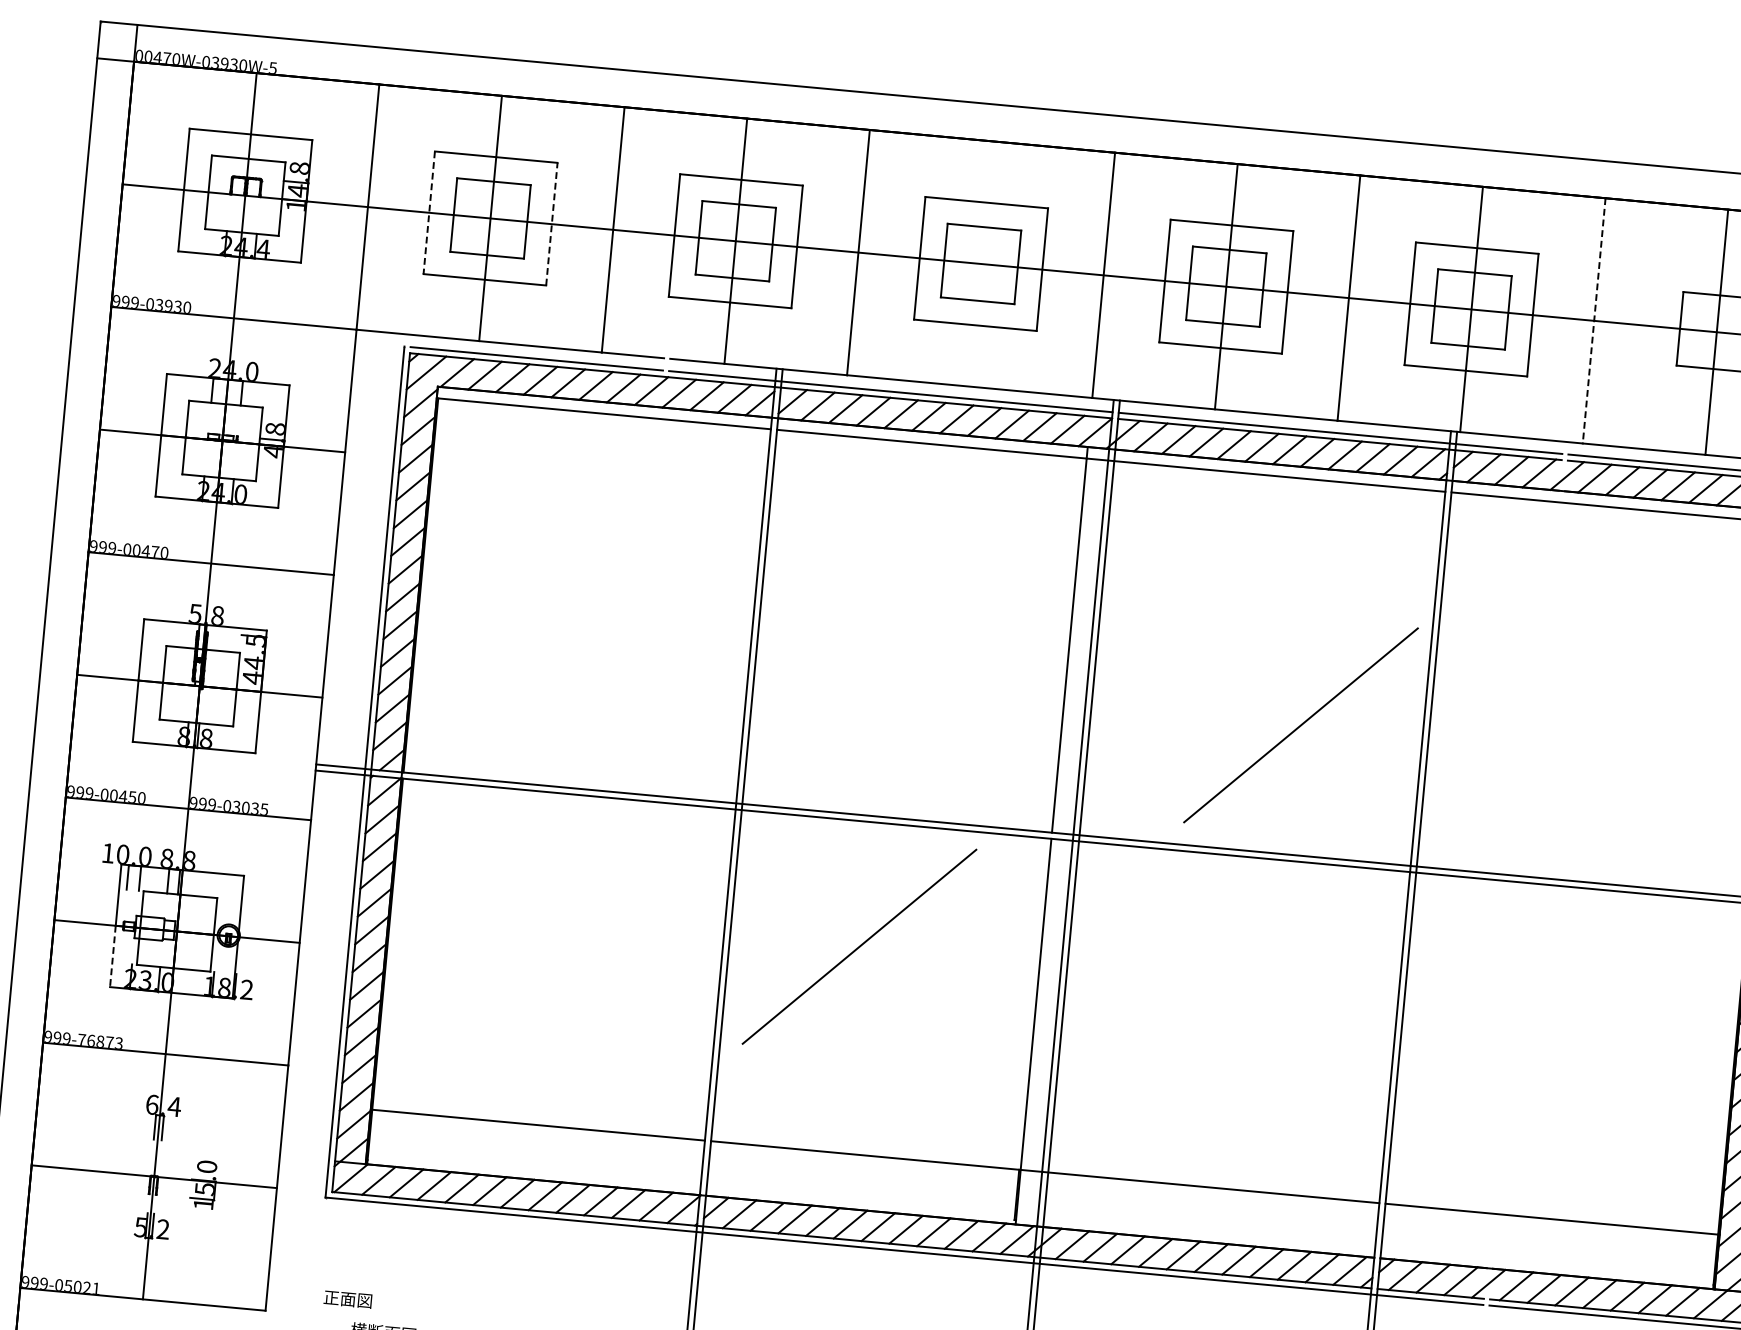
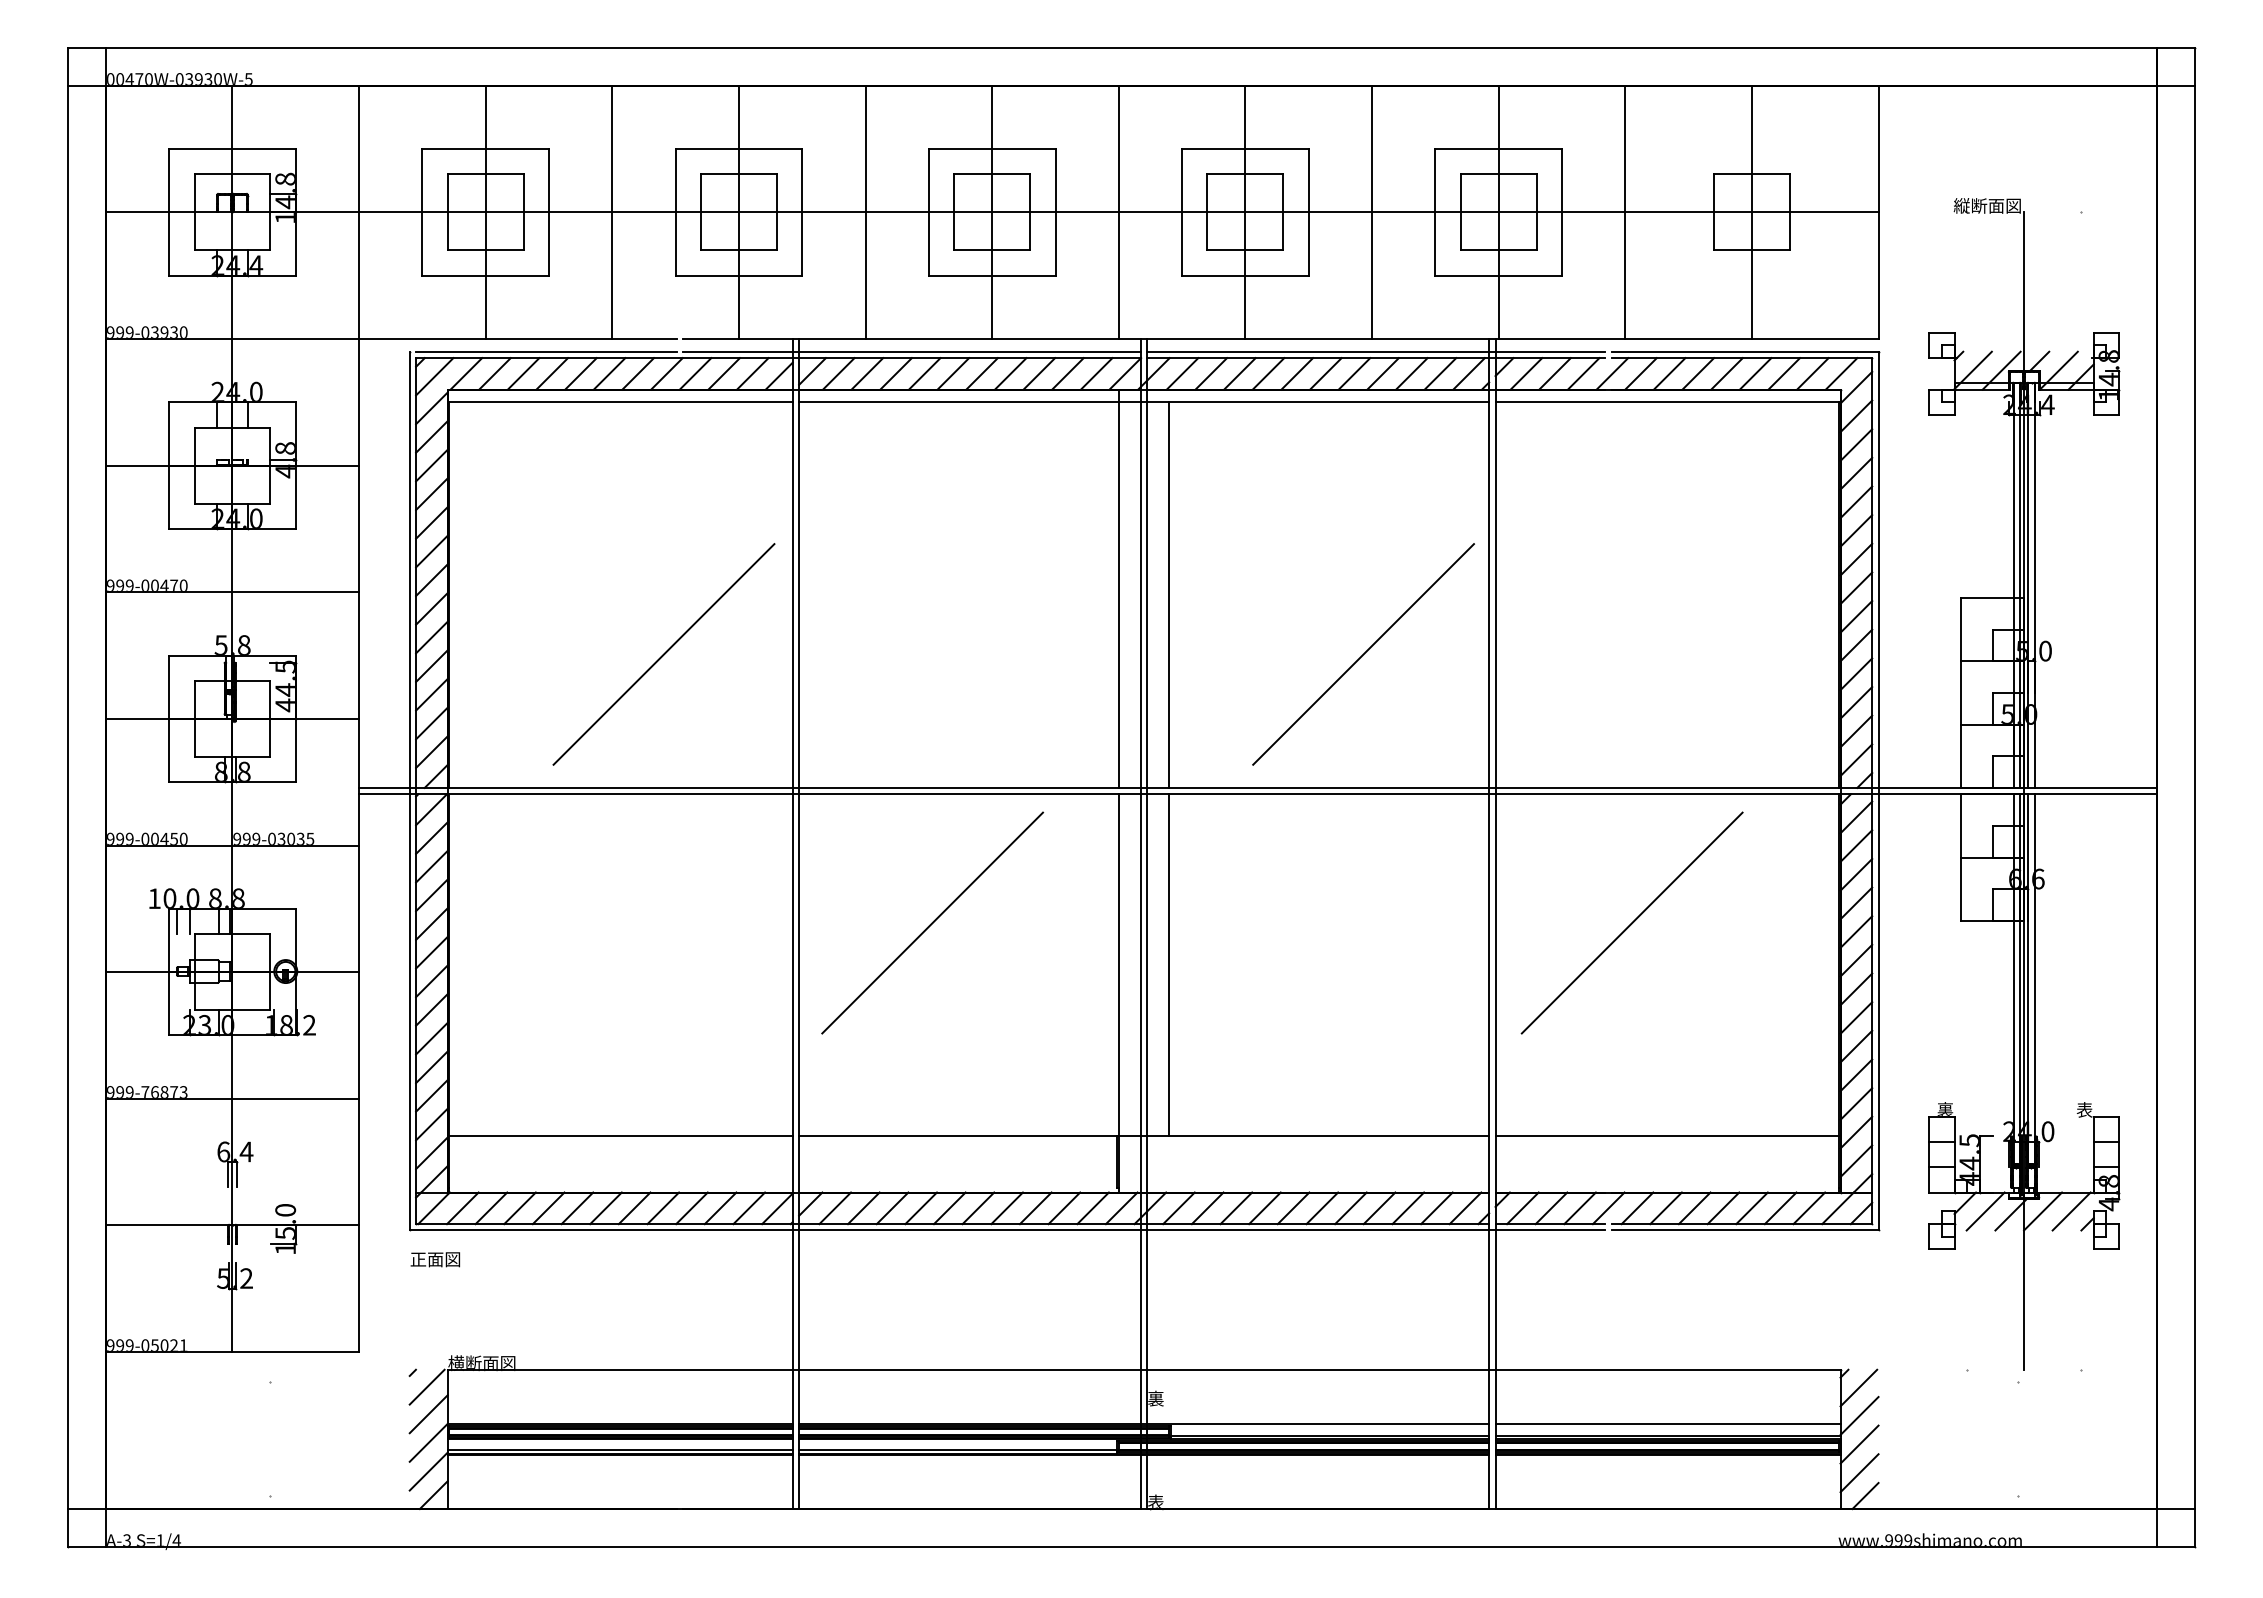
line: (429, 212) -> (422, 212), dashed -> solid
line: (552, 223) -> (549, 211), dashed -> solid
line: (981, 264) -> (992, 212), added
line: (1594, 320) -> (1625, 212), dashed -> solid
line: (1118, 649) -> (1169, 594), added
line: (623, 662) -> (663, 654), added
line: (113, 956) -> (169, 1003), dashed -> solid
line: (1085, 1009) -> (1169, 965), added
line: (1536, 1009) -> (1631, 922), added
text: (348, 1299) -> (435, 1259), moved

